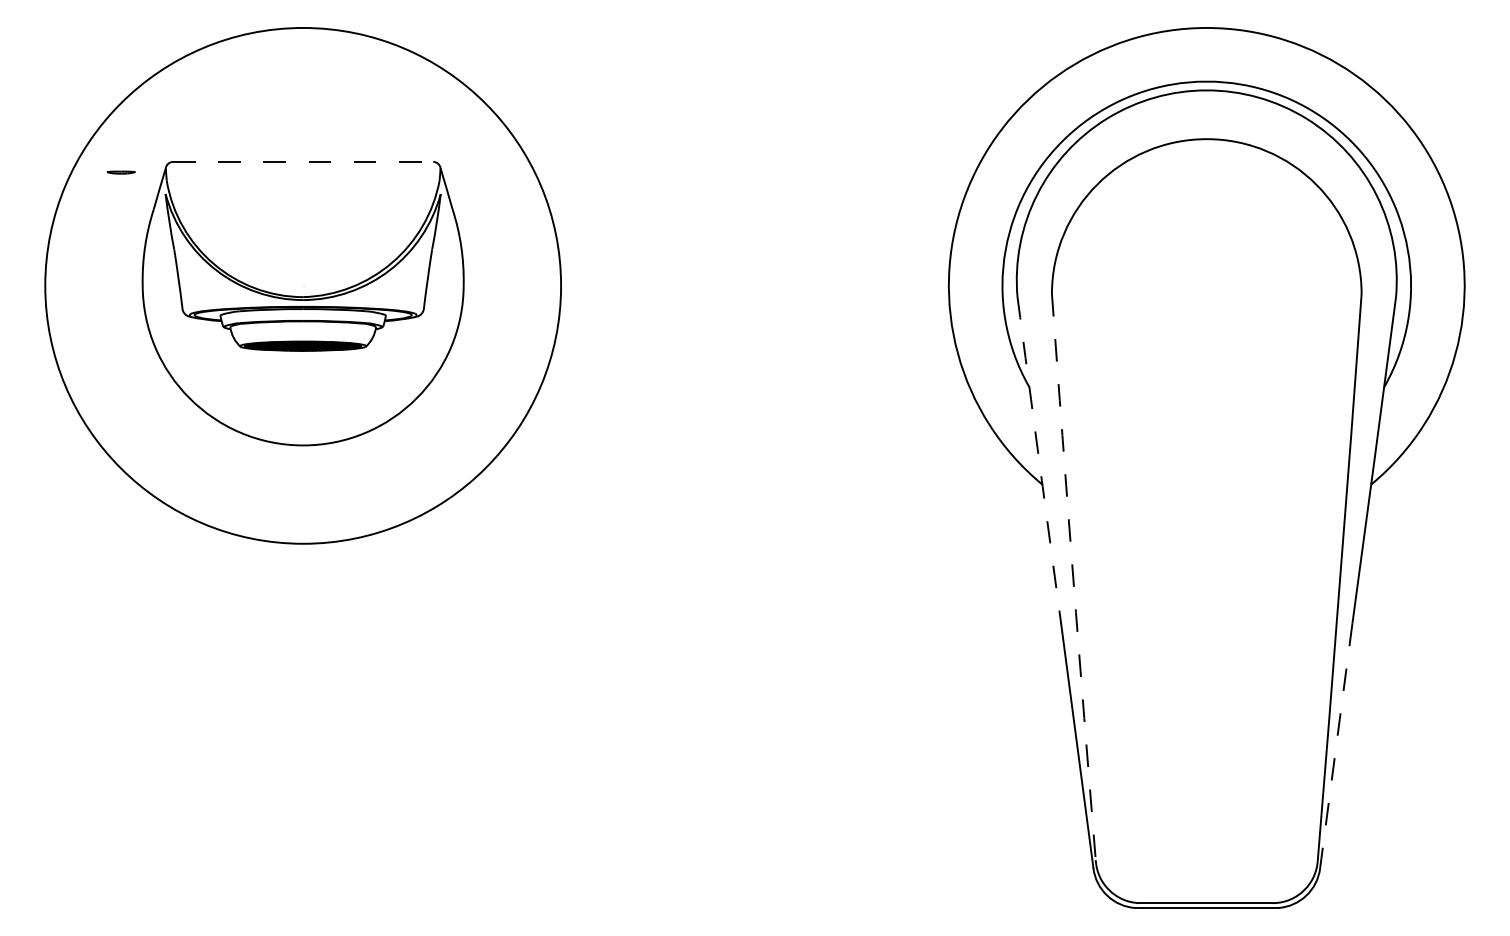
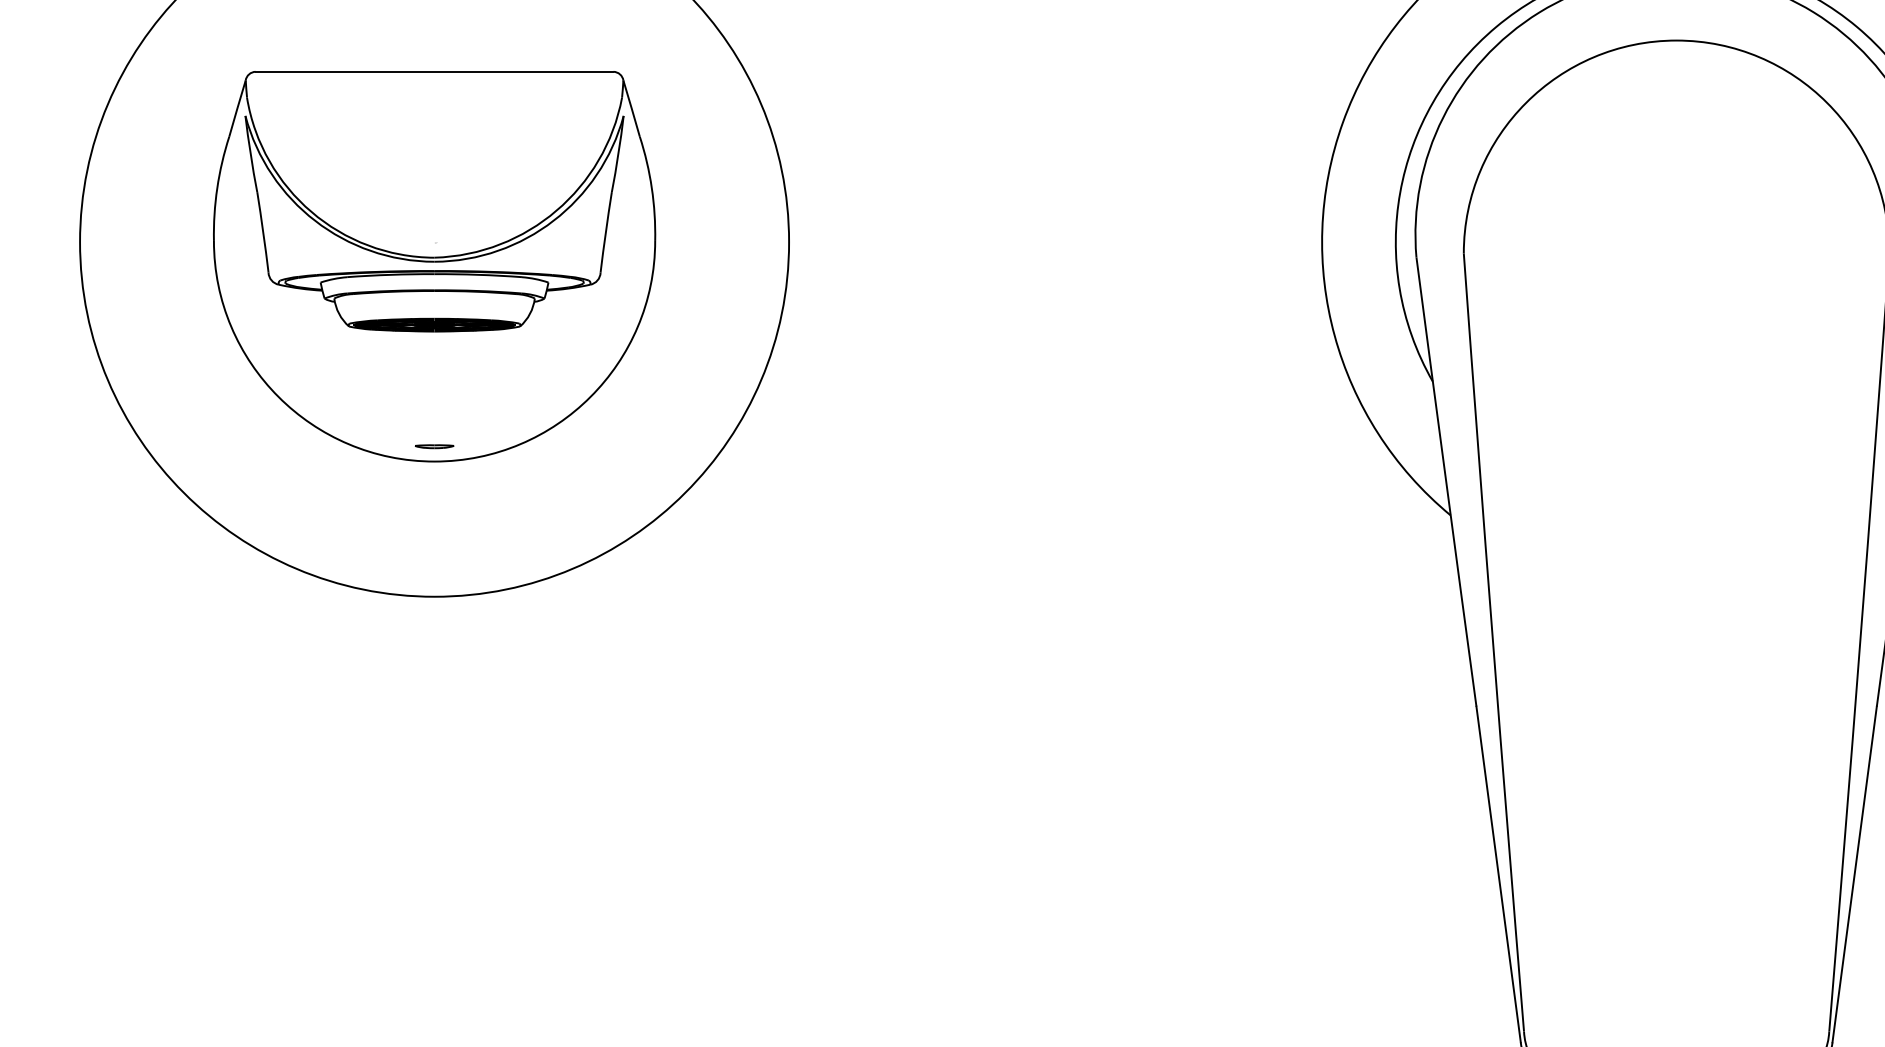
line: (303, 161) -> (434, 71), dashed -> solid
line: (120, 172) -> (433, 446), moved
arc: (1039, 460) -> (1446, 482), dashed -> solid
arc: (1073, 577) -> (1493, 643), dashed -> solid
line: (1336, 746) -> (1854, 875), dashed -> solid

